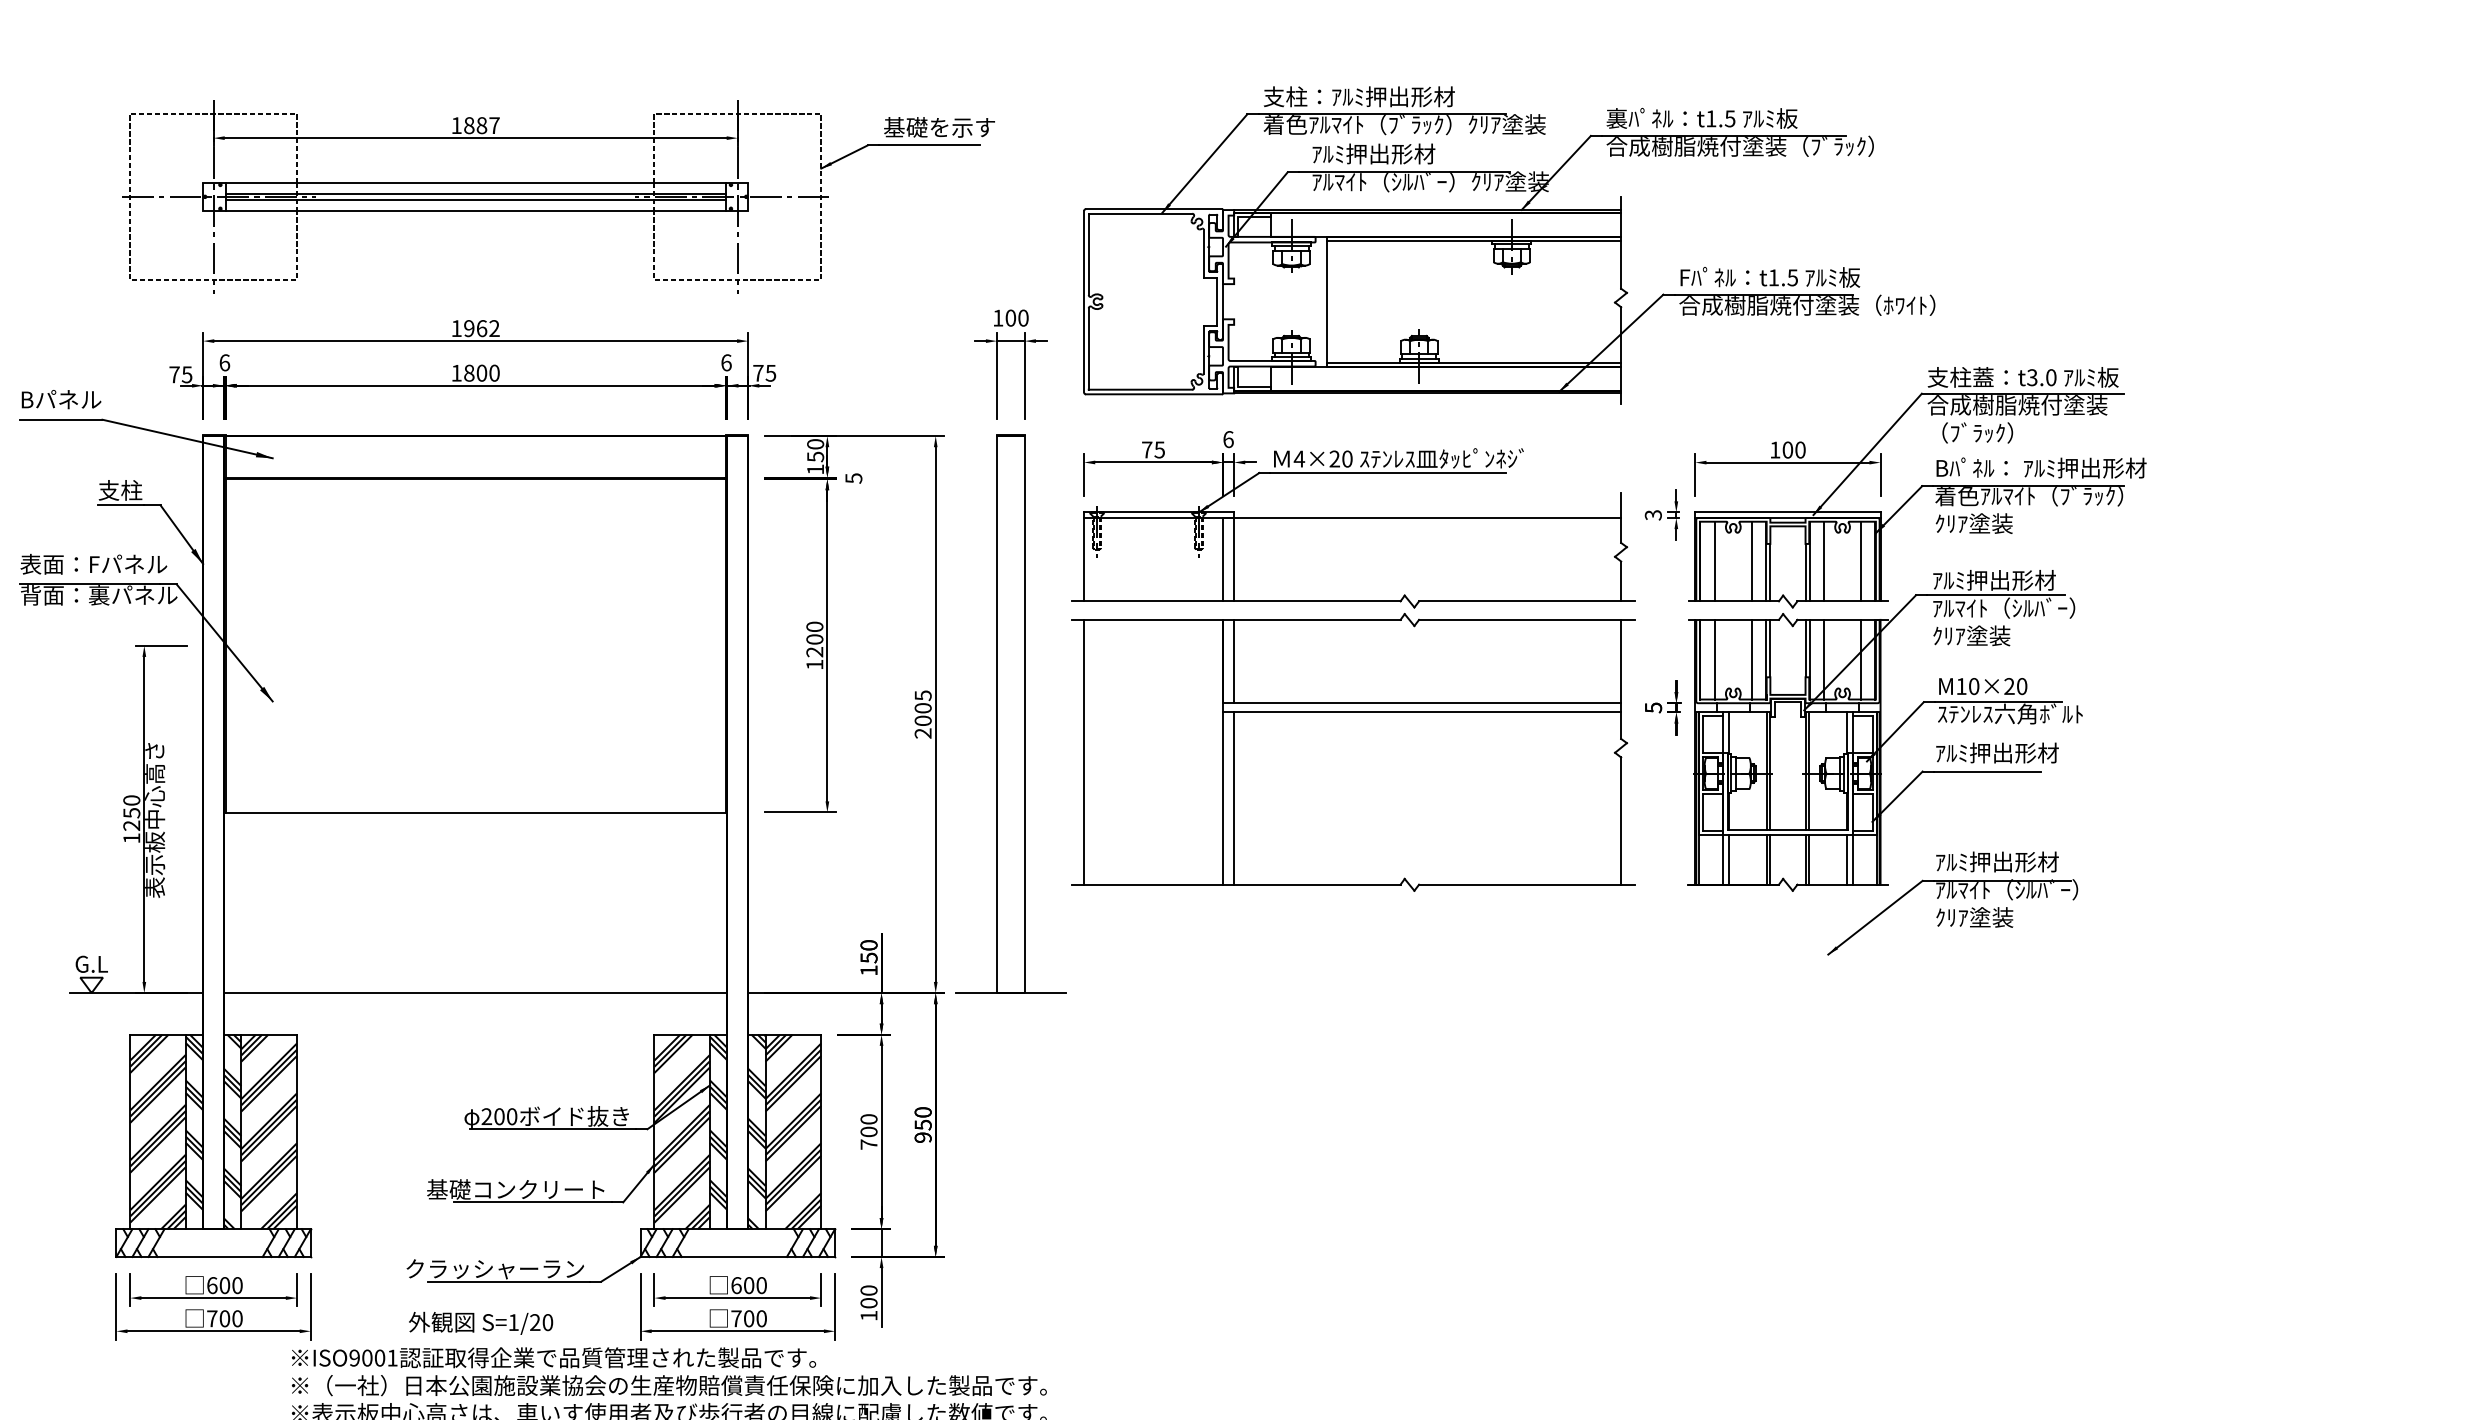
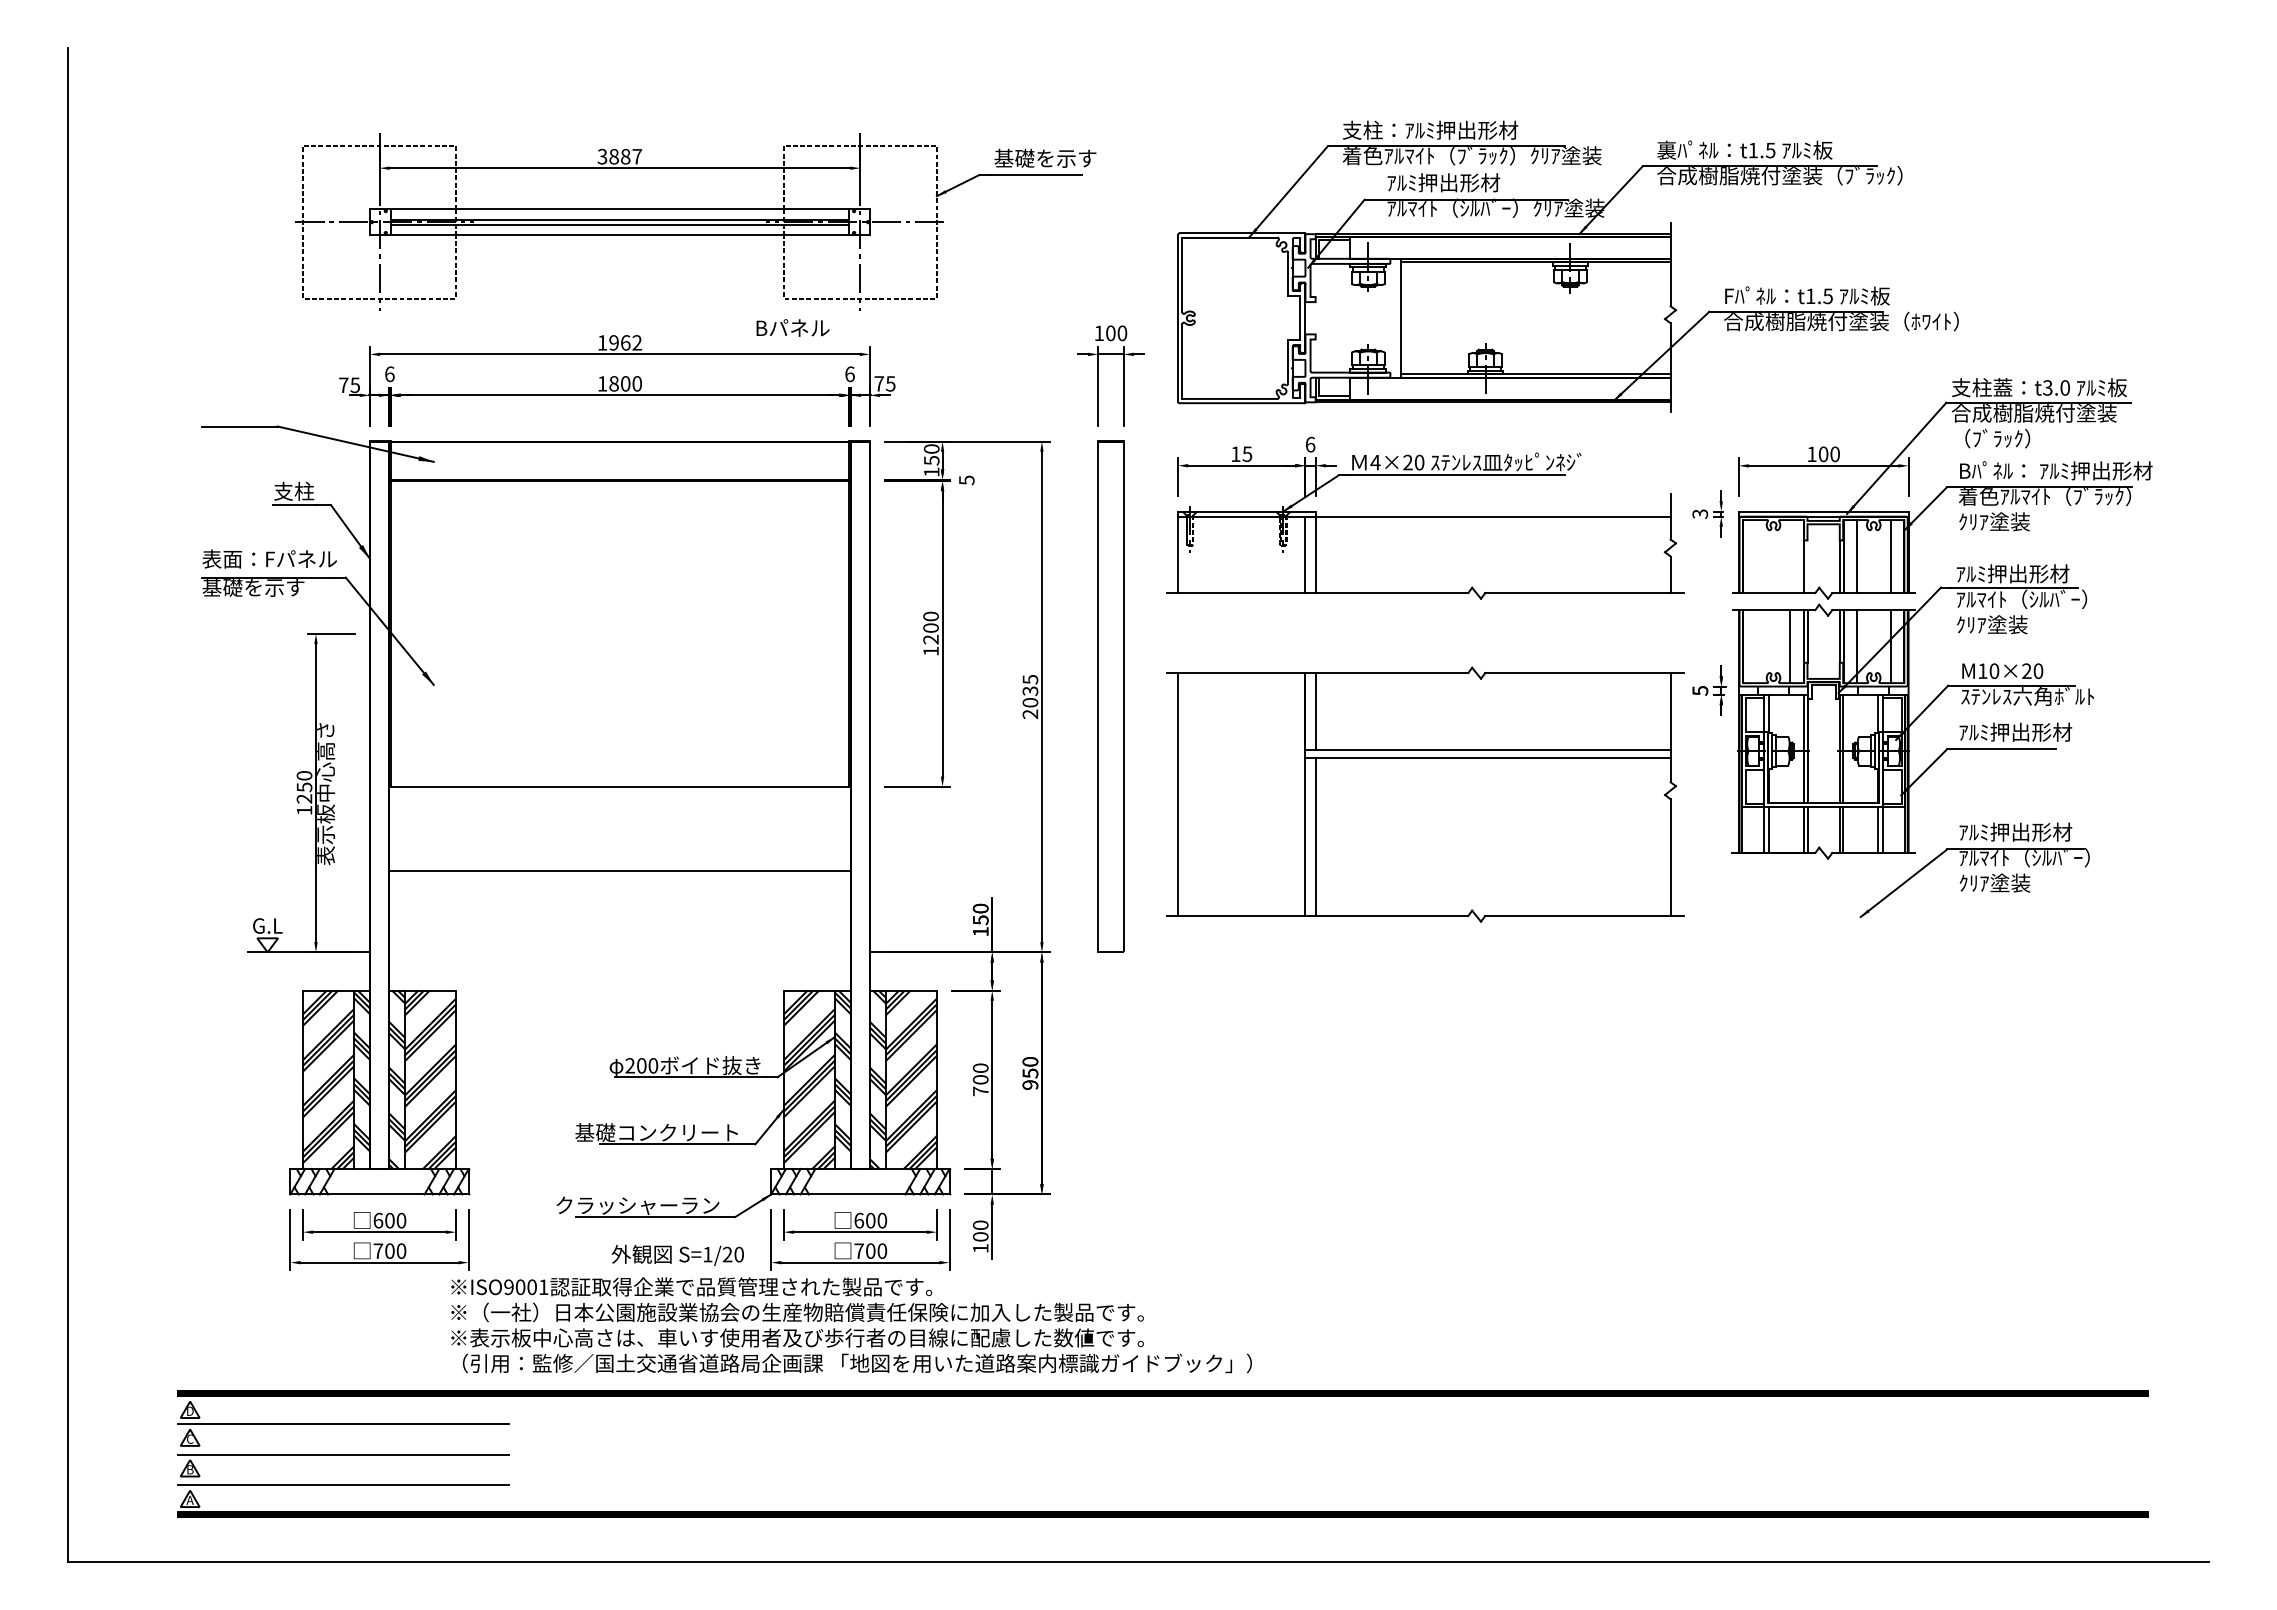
text: (456, 125) -> (602, 156), 1887 -> 3887
text: (60, 399) -> (792, 327), moved
text: (1146, 449) -> (1235, 453), 75 -> 15
line: (1714, 561) -> (1756, 556), removed
line: (1751, 561) -> (1790, 556), removed
line: (1770, 572) -> (1807, 566), removed
text: (99, 595) -> (274, 587), 背面：裏パネル -> 基礎を示す
line: (1714, 659) -> (1756, 646), removed
text: (923, 708) -> (1030, 691), 2005 -> 2035
part: (1353, 752) -> (1425, 794), moved
line: (475, 993) -> (619, 871), moved
line: (1010, 993) -> (1110, 952), removed
text: (480, 1322) -> (677, 1254), moved

